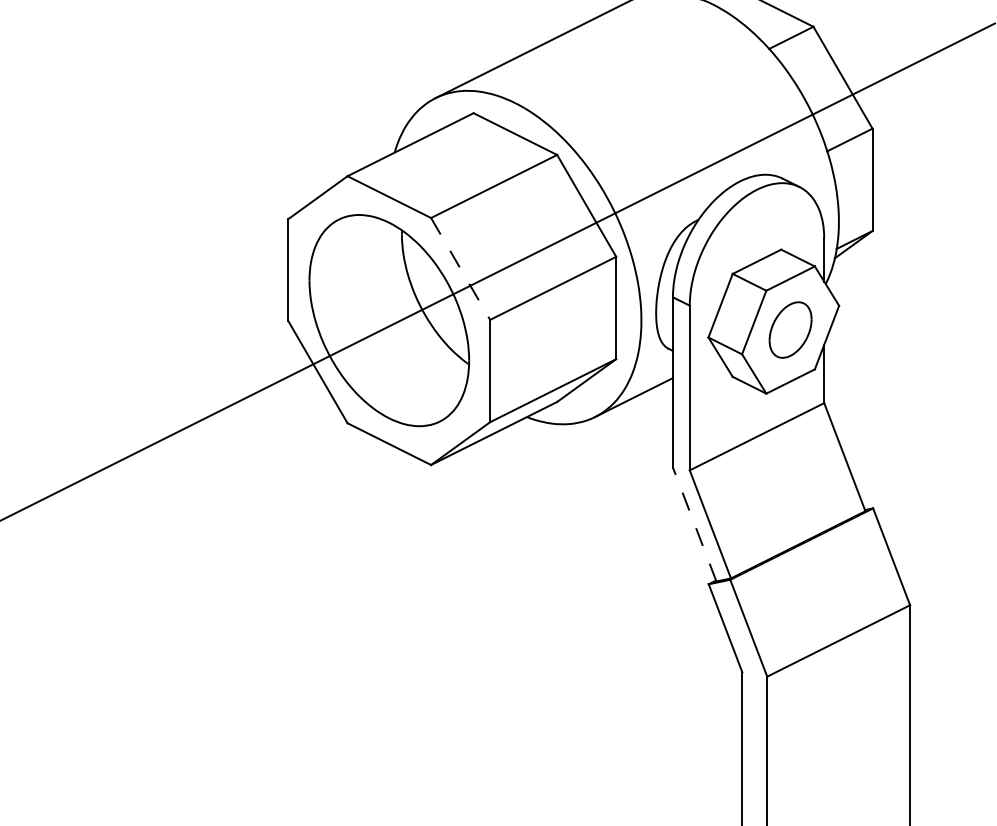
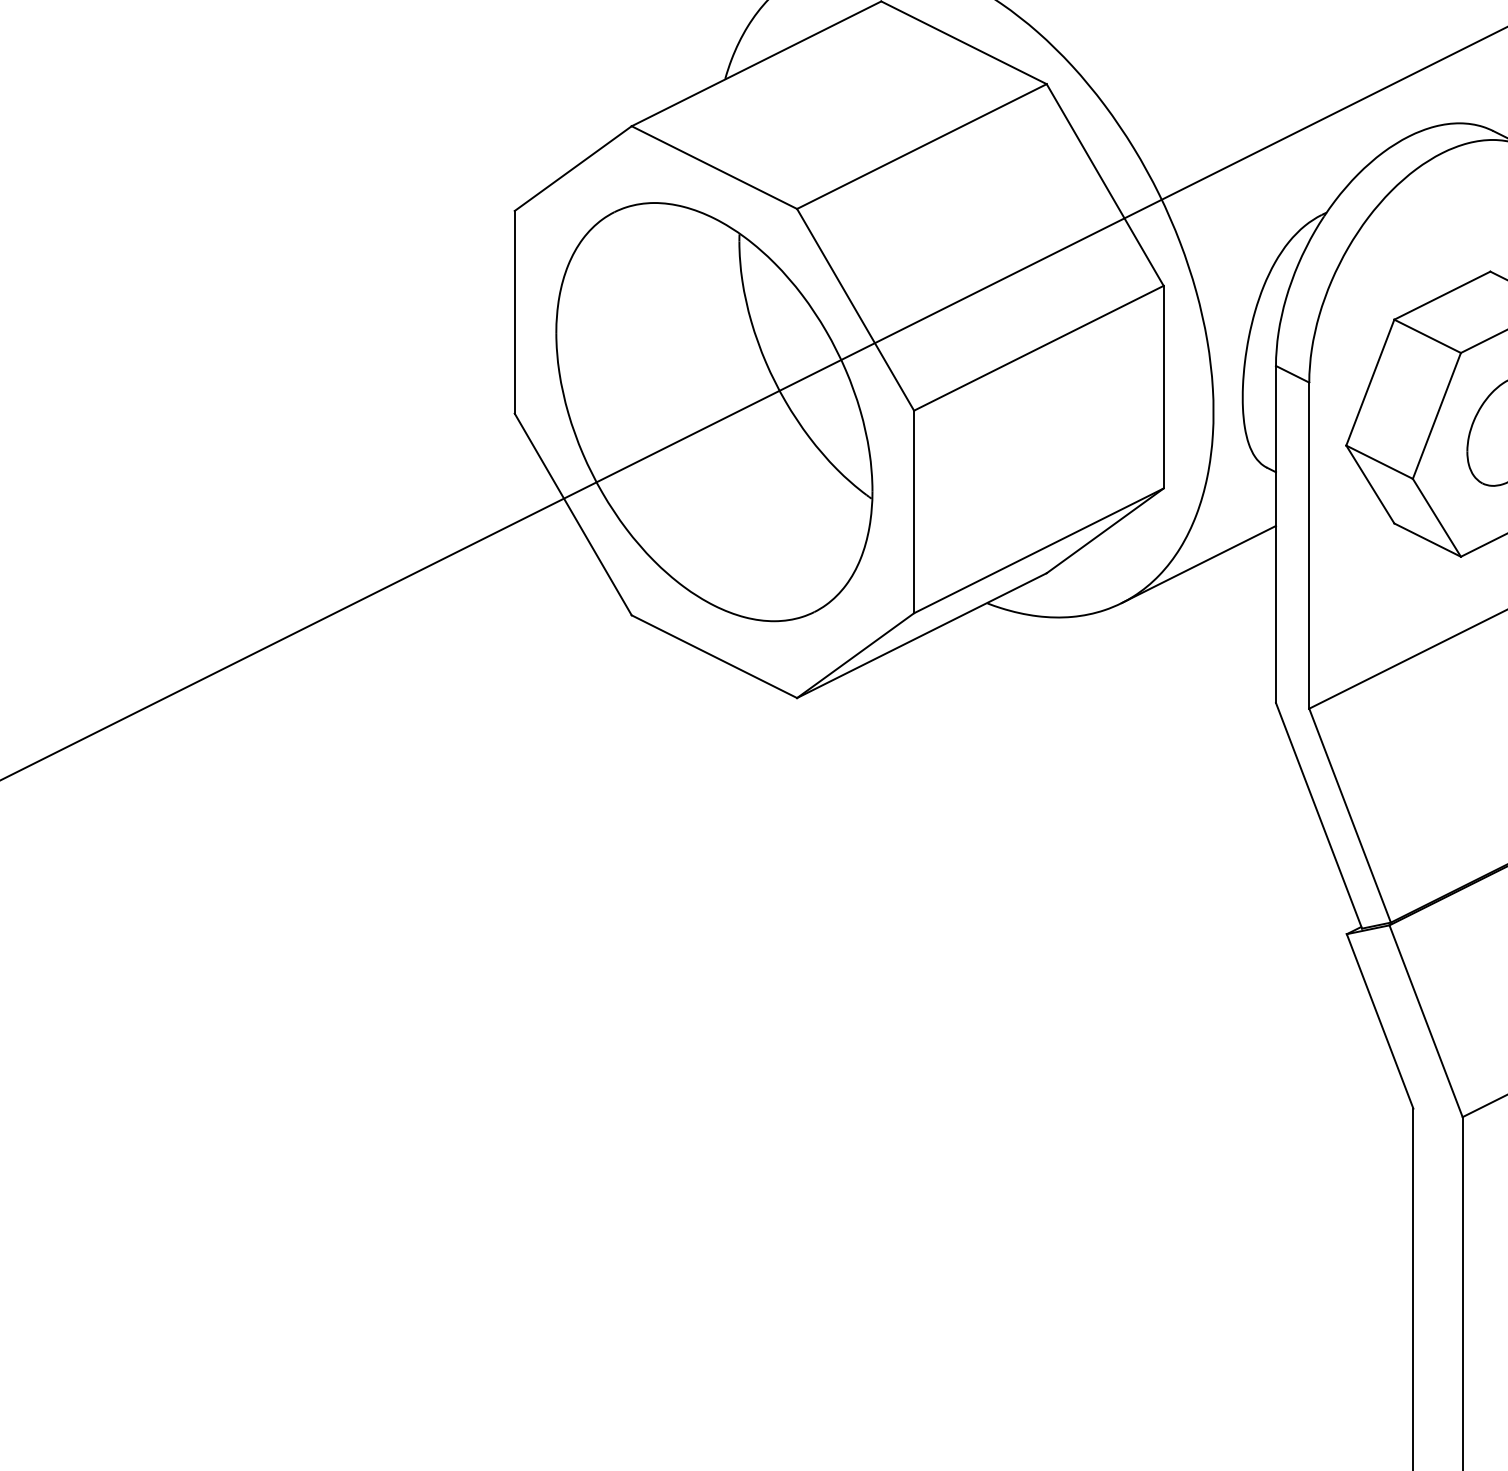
line: (460, 268) -> (855, 308), dashed -> solid
line: (694, 524) -> (1318, 815), dashed -> solid

